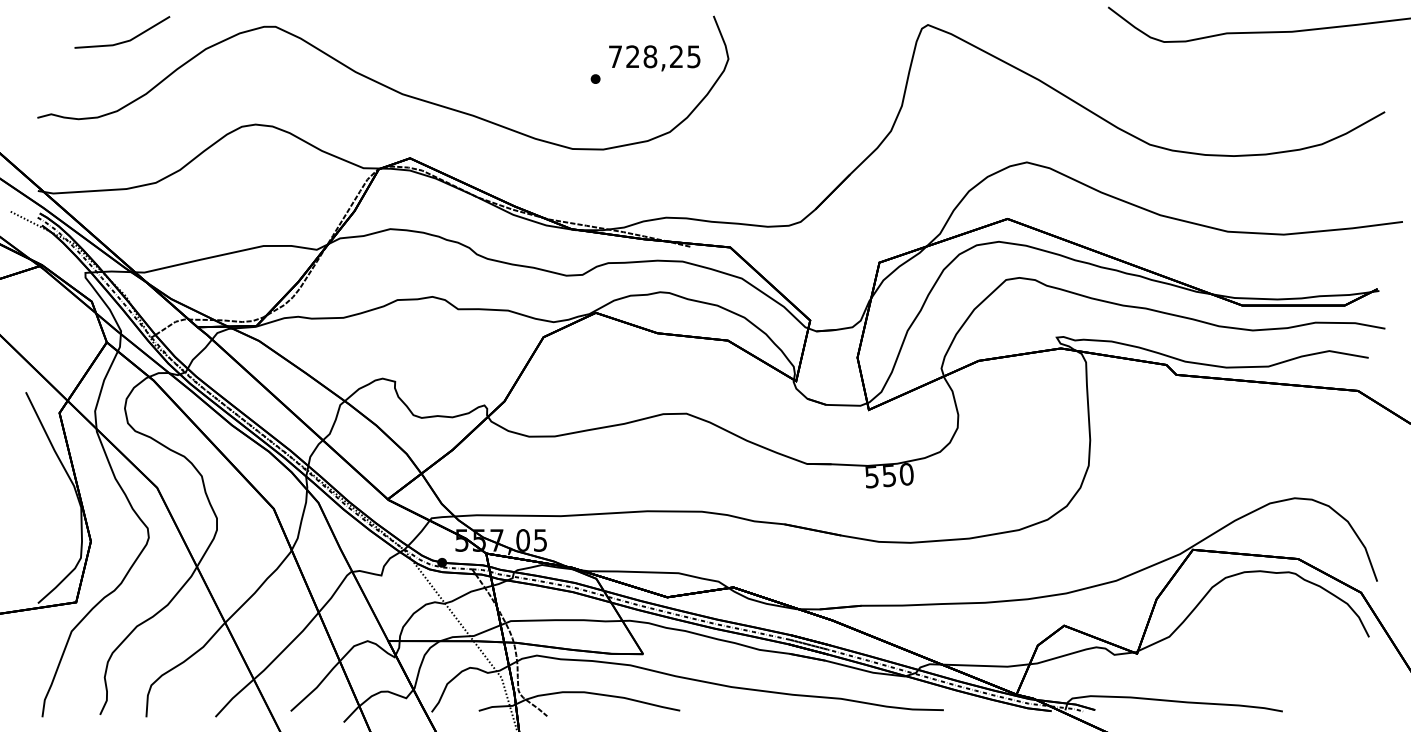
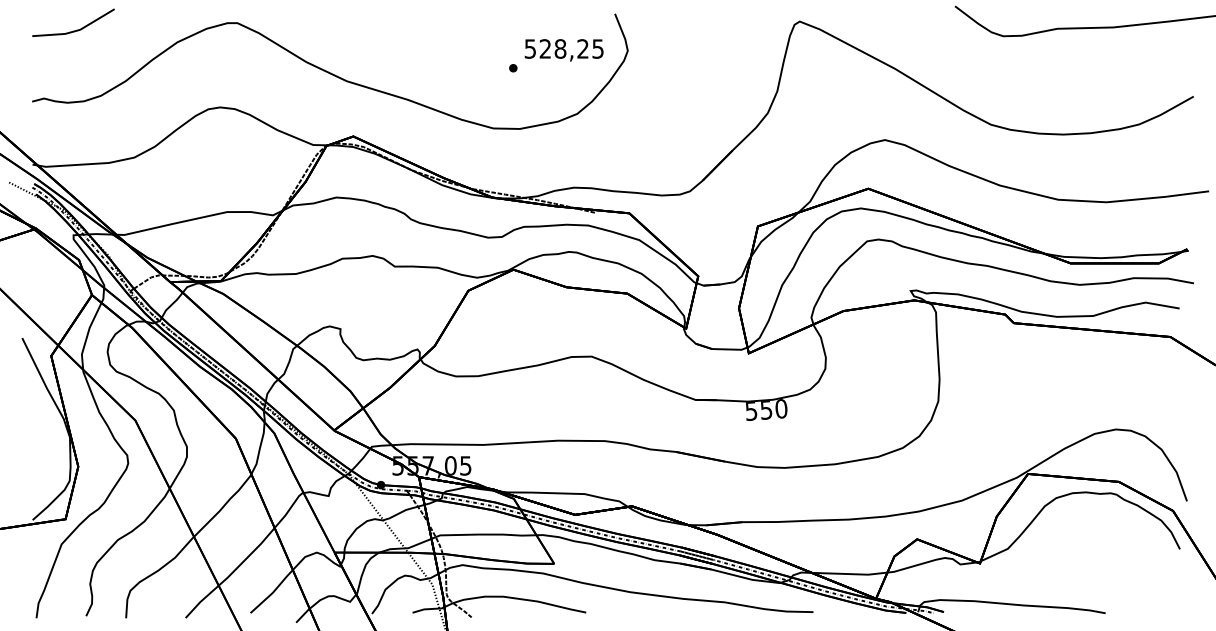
line: (125, 40) -> (76, 29), moved
text: (615, 56) -> (530, 48), 728,25 -> 528,25

